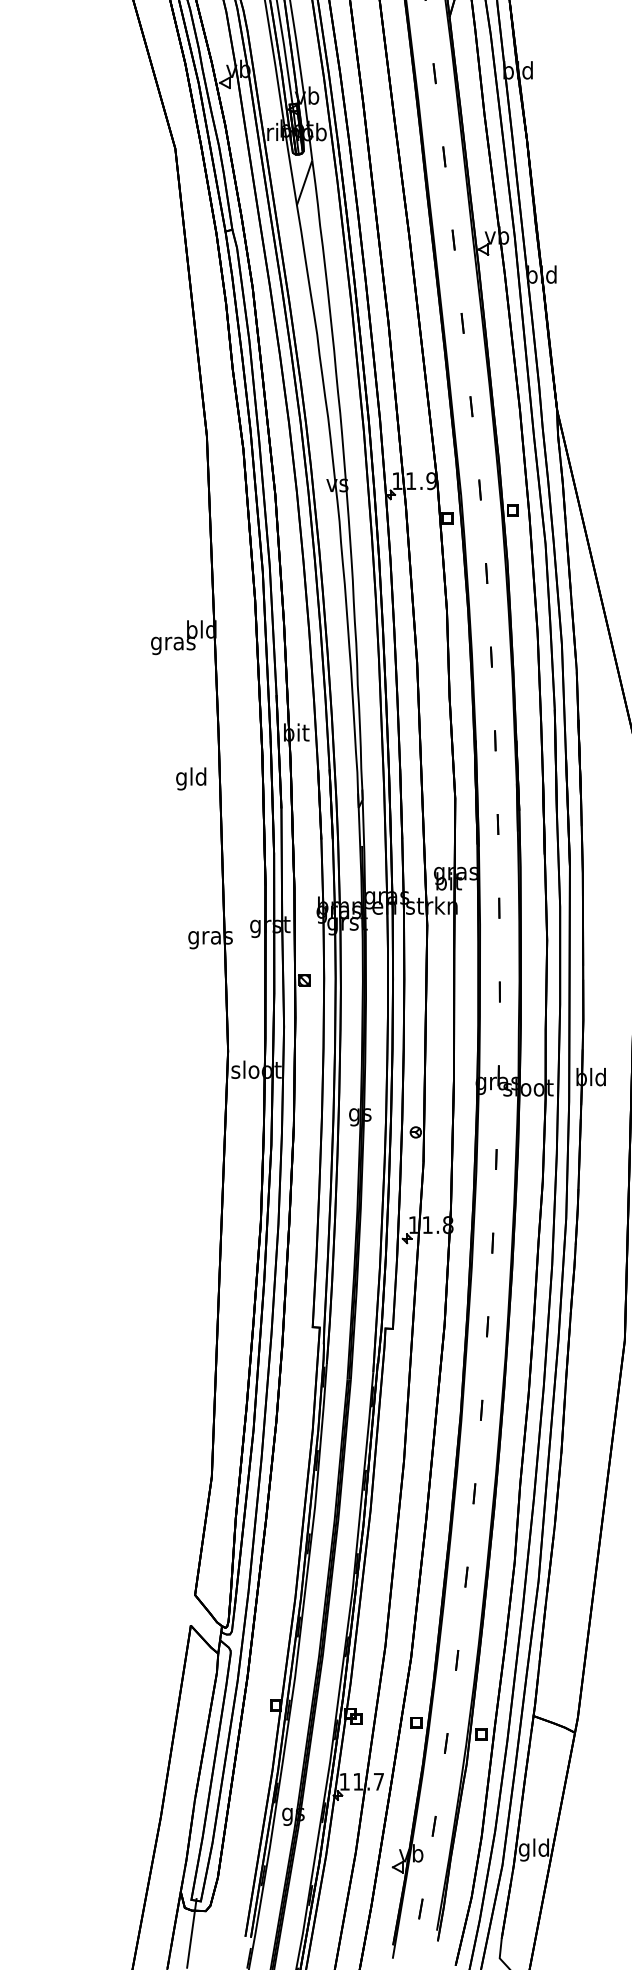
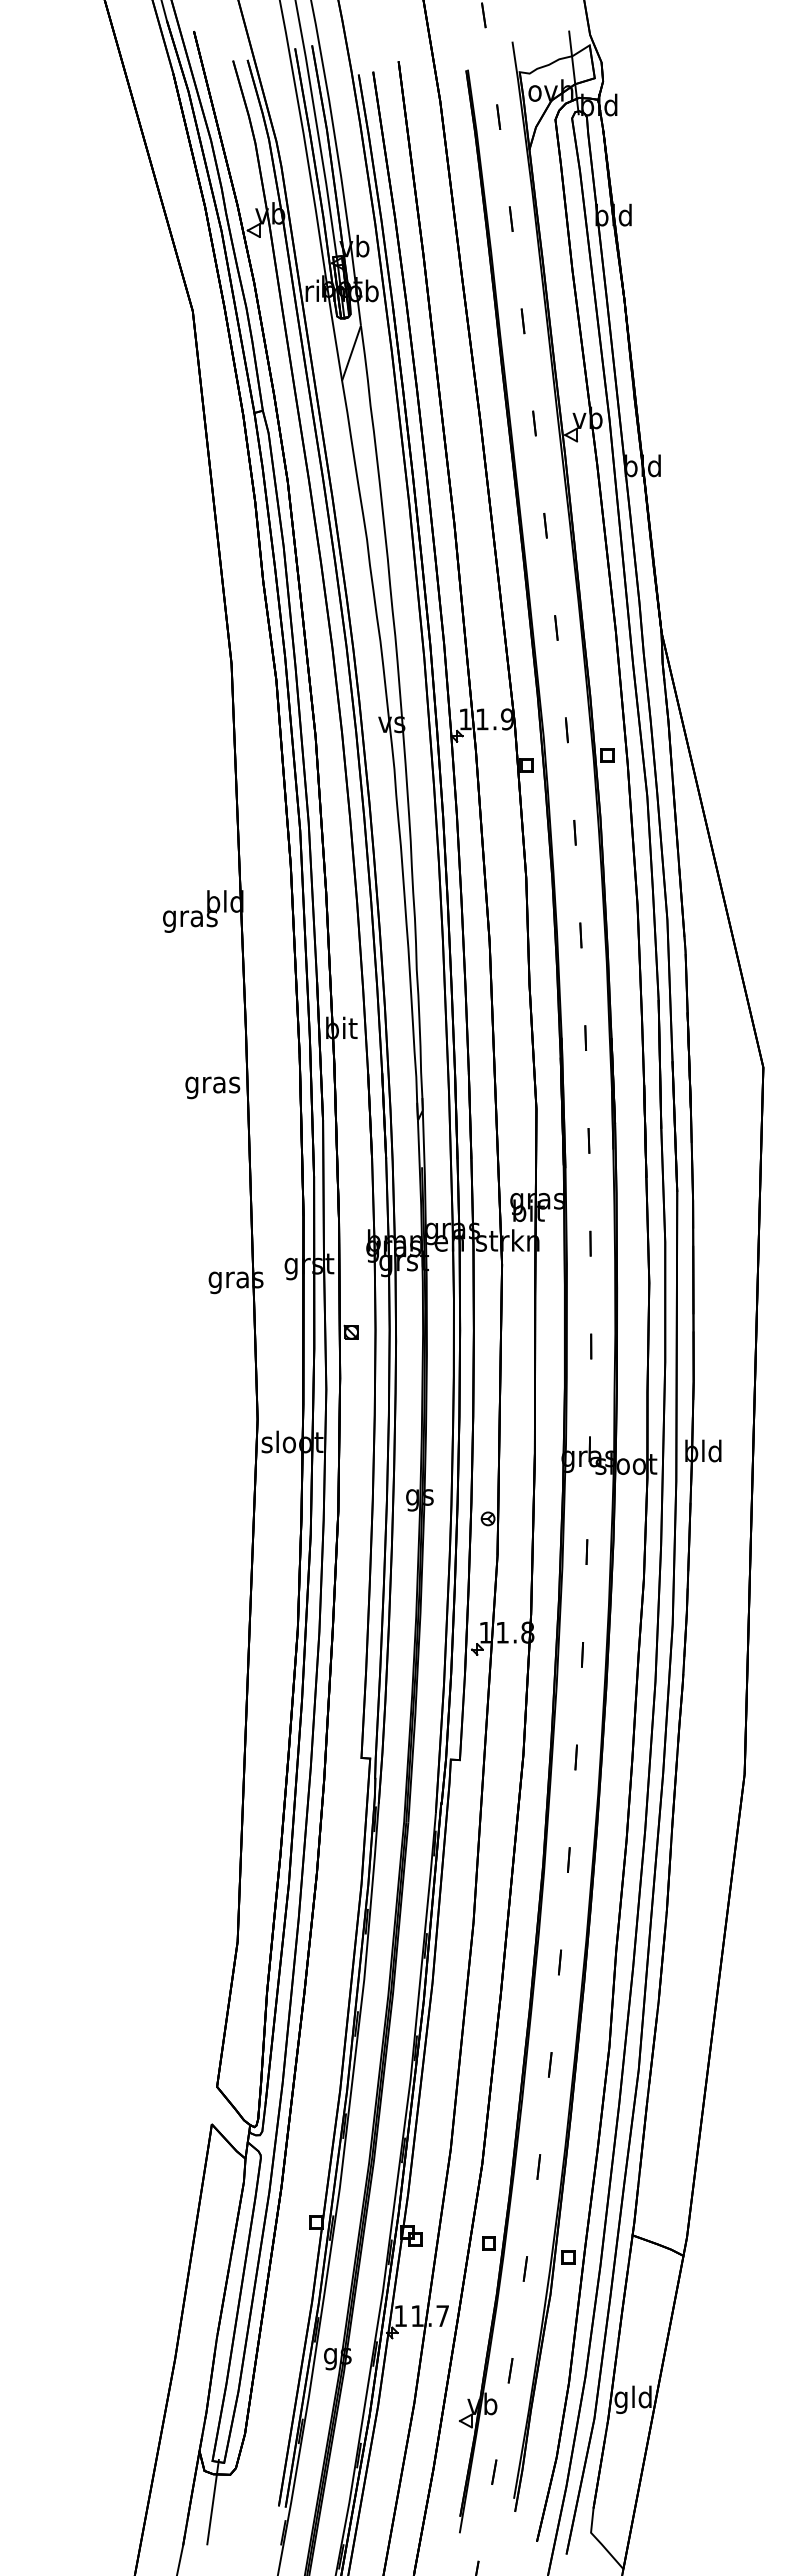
text: (191, 778) -> (212, 1084), gld -> gras

